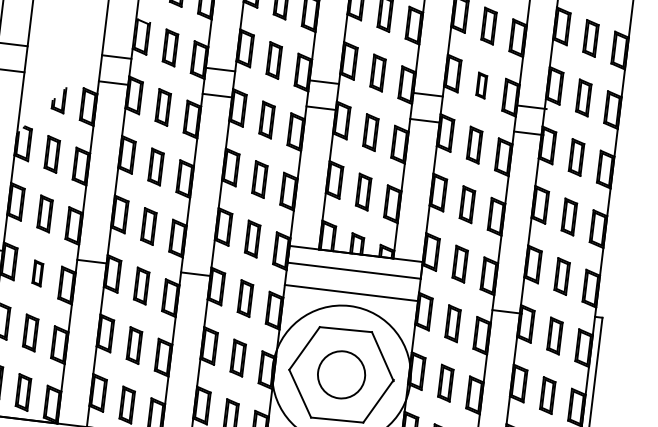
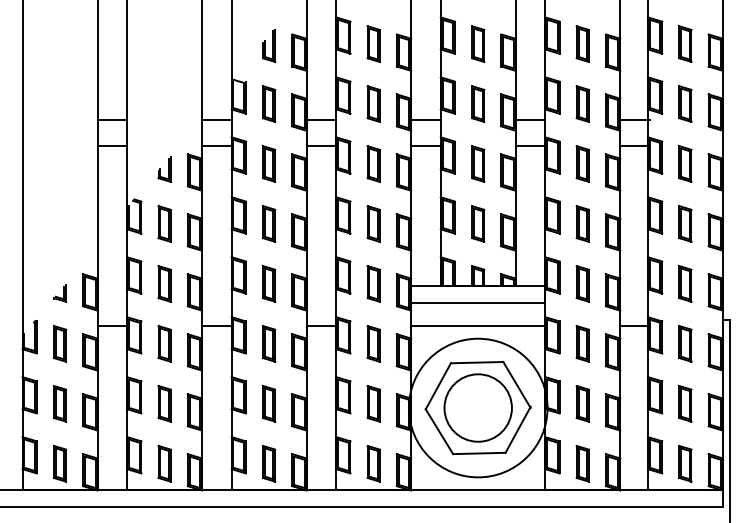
part: (481, 85) -> (582, 103), size x1.43
part: (37, 273) -> (164, 343), size x1.43
circle: (340, 374) -> (477, 407), size x1.43

